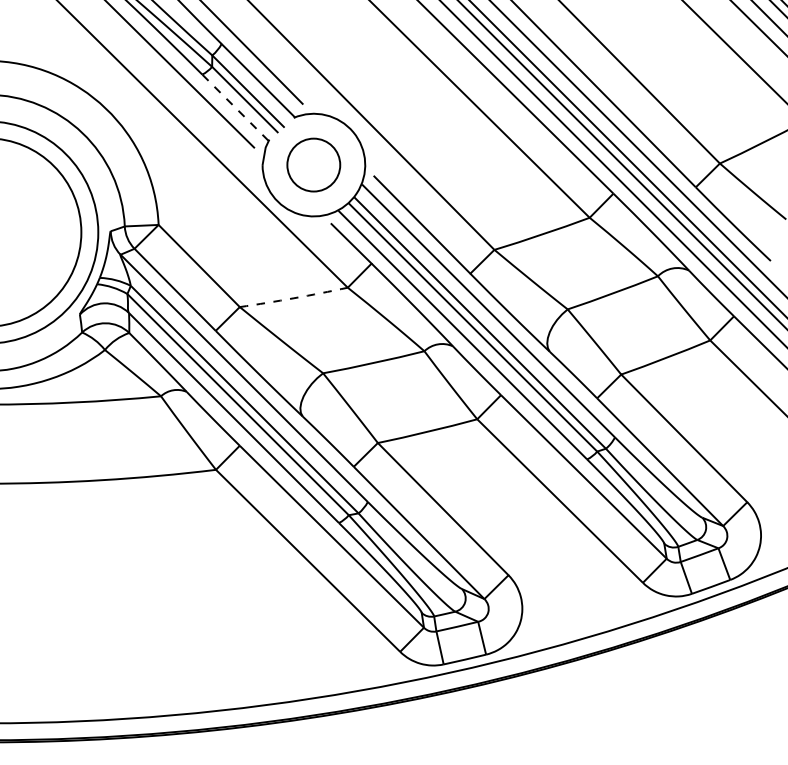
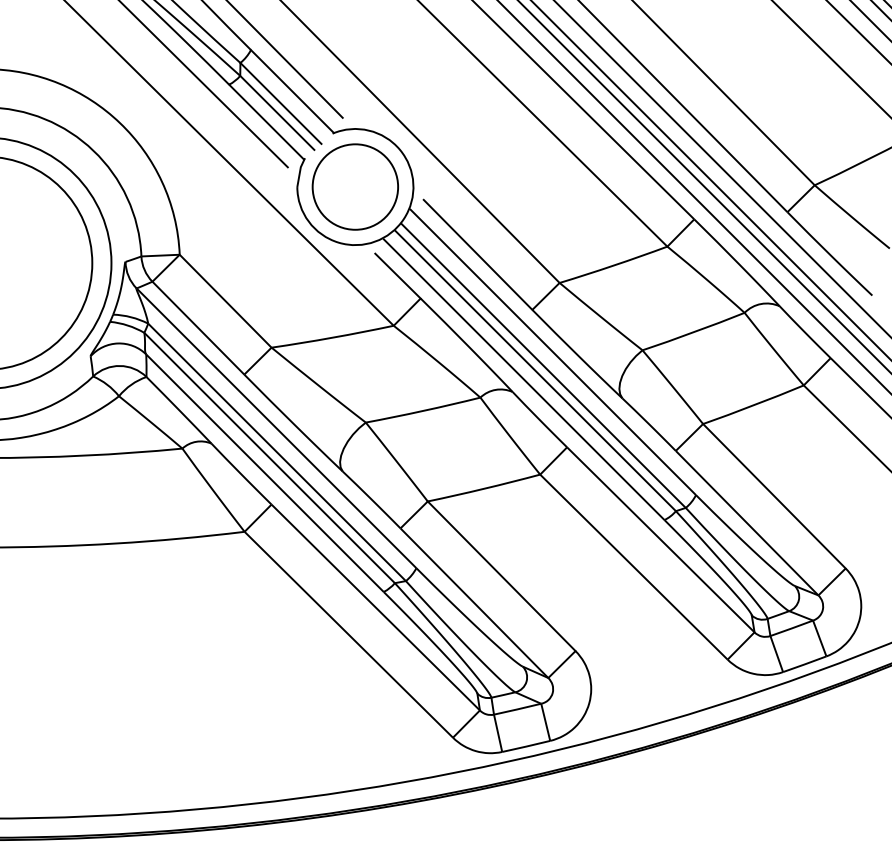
line: (235, 108) -> (266, 122), dashed -> solid
circle: (313, 164) -> (354, 186), size x1.43
arc: (293, 298) -> (332, 337), dashed -> solid

